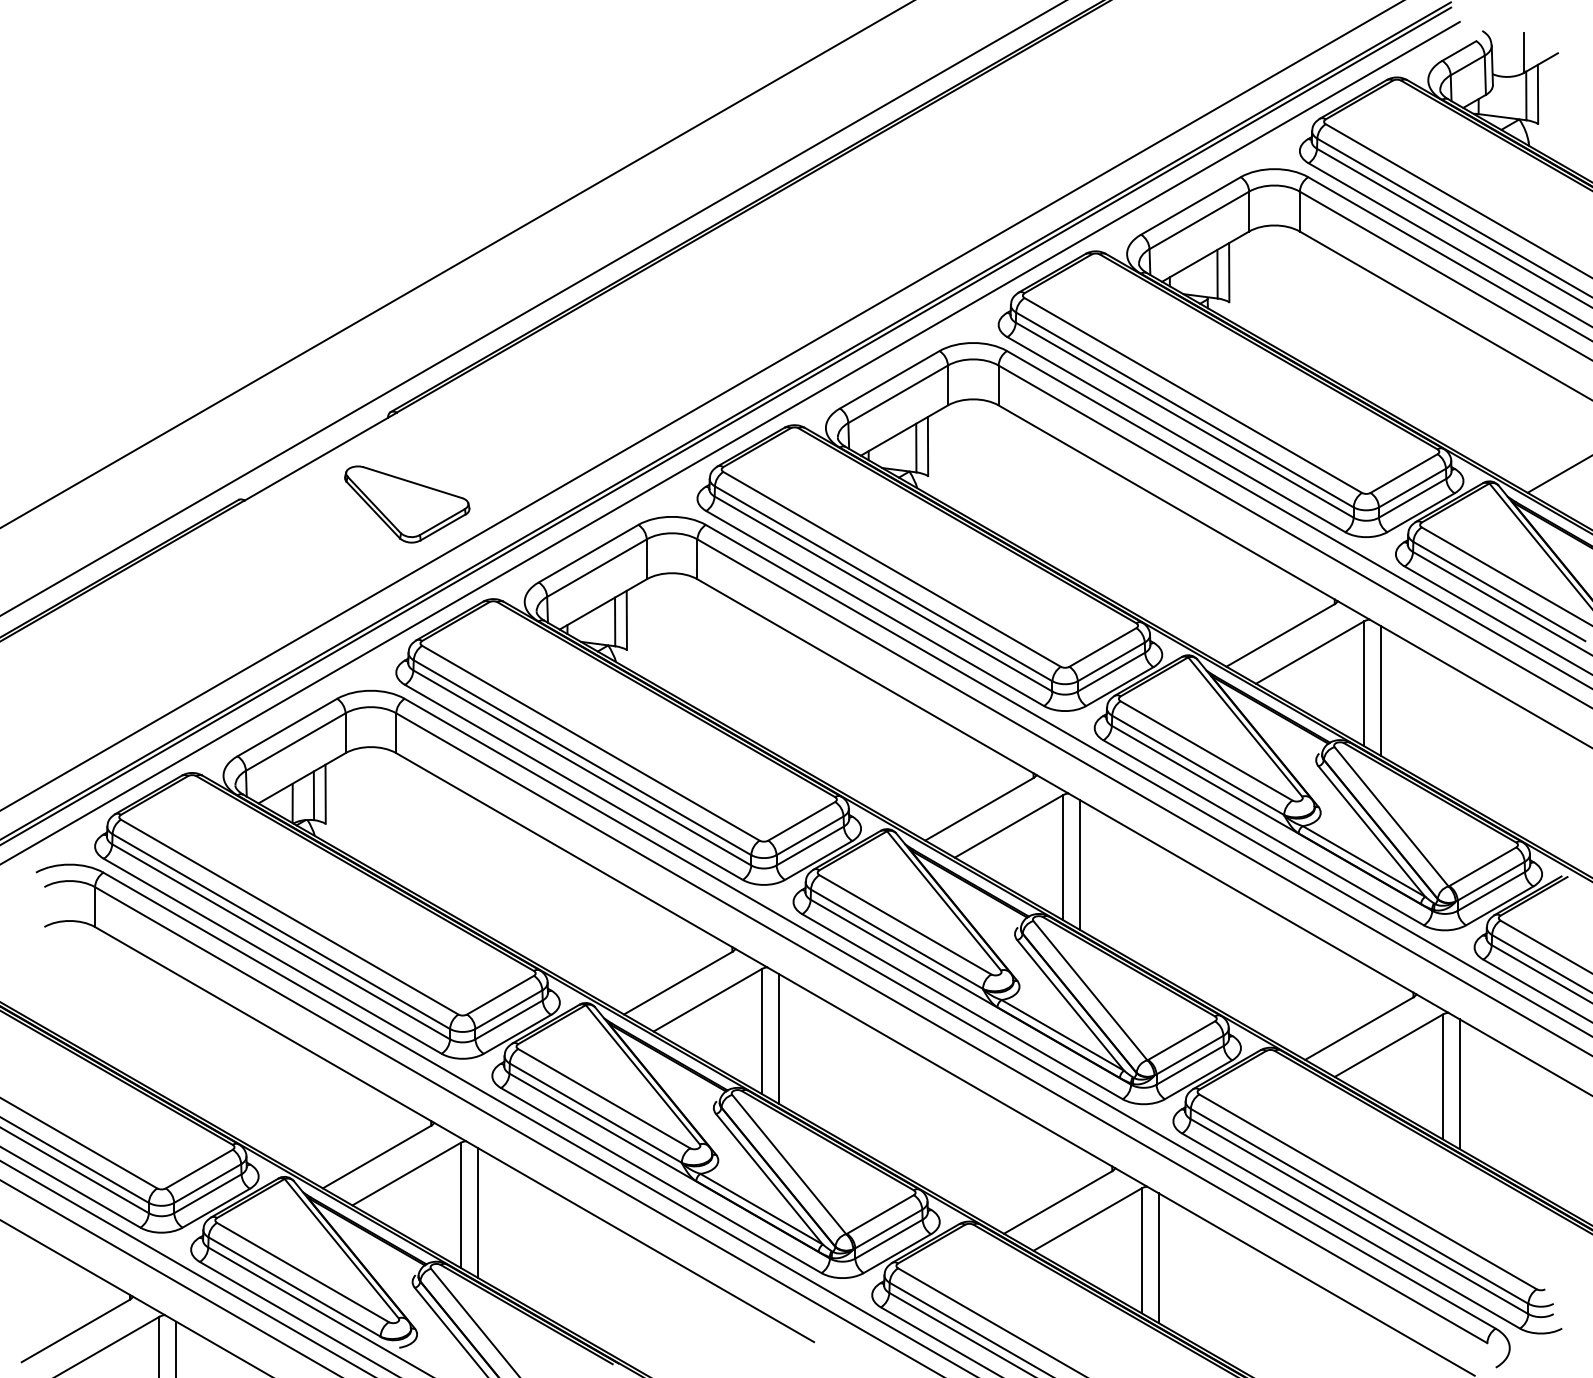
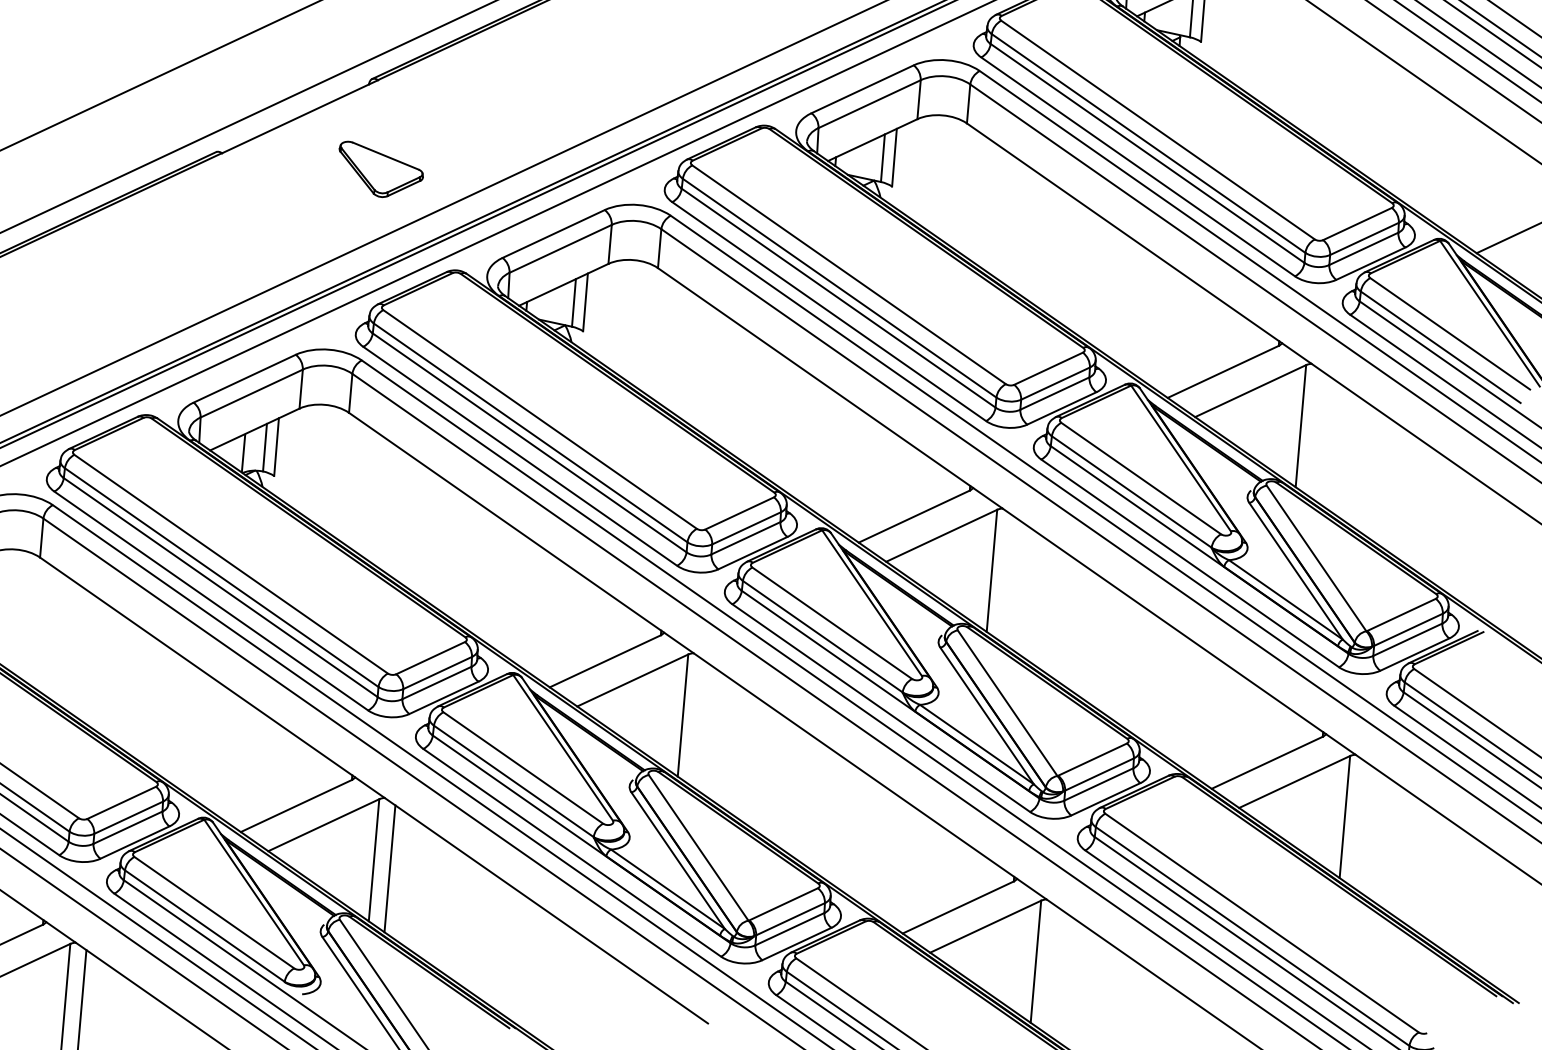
part: (407, 504) -> (380, 170), size x0.7
line: (1381, 690) -> (1317, 434), removed
line: (1079, 864) -> (1007, 578), removed
line: (778, 1038) -> (698, 723), removed
line: (1459, 1084) -> (1360, 825), removed
line: (1158, 1258) -> (1051, 970), removed

